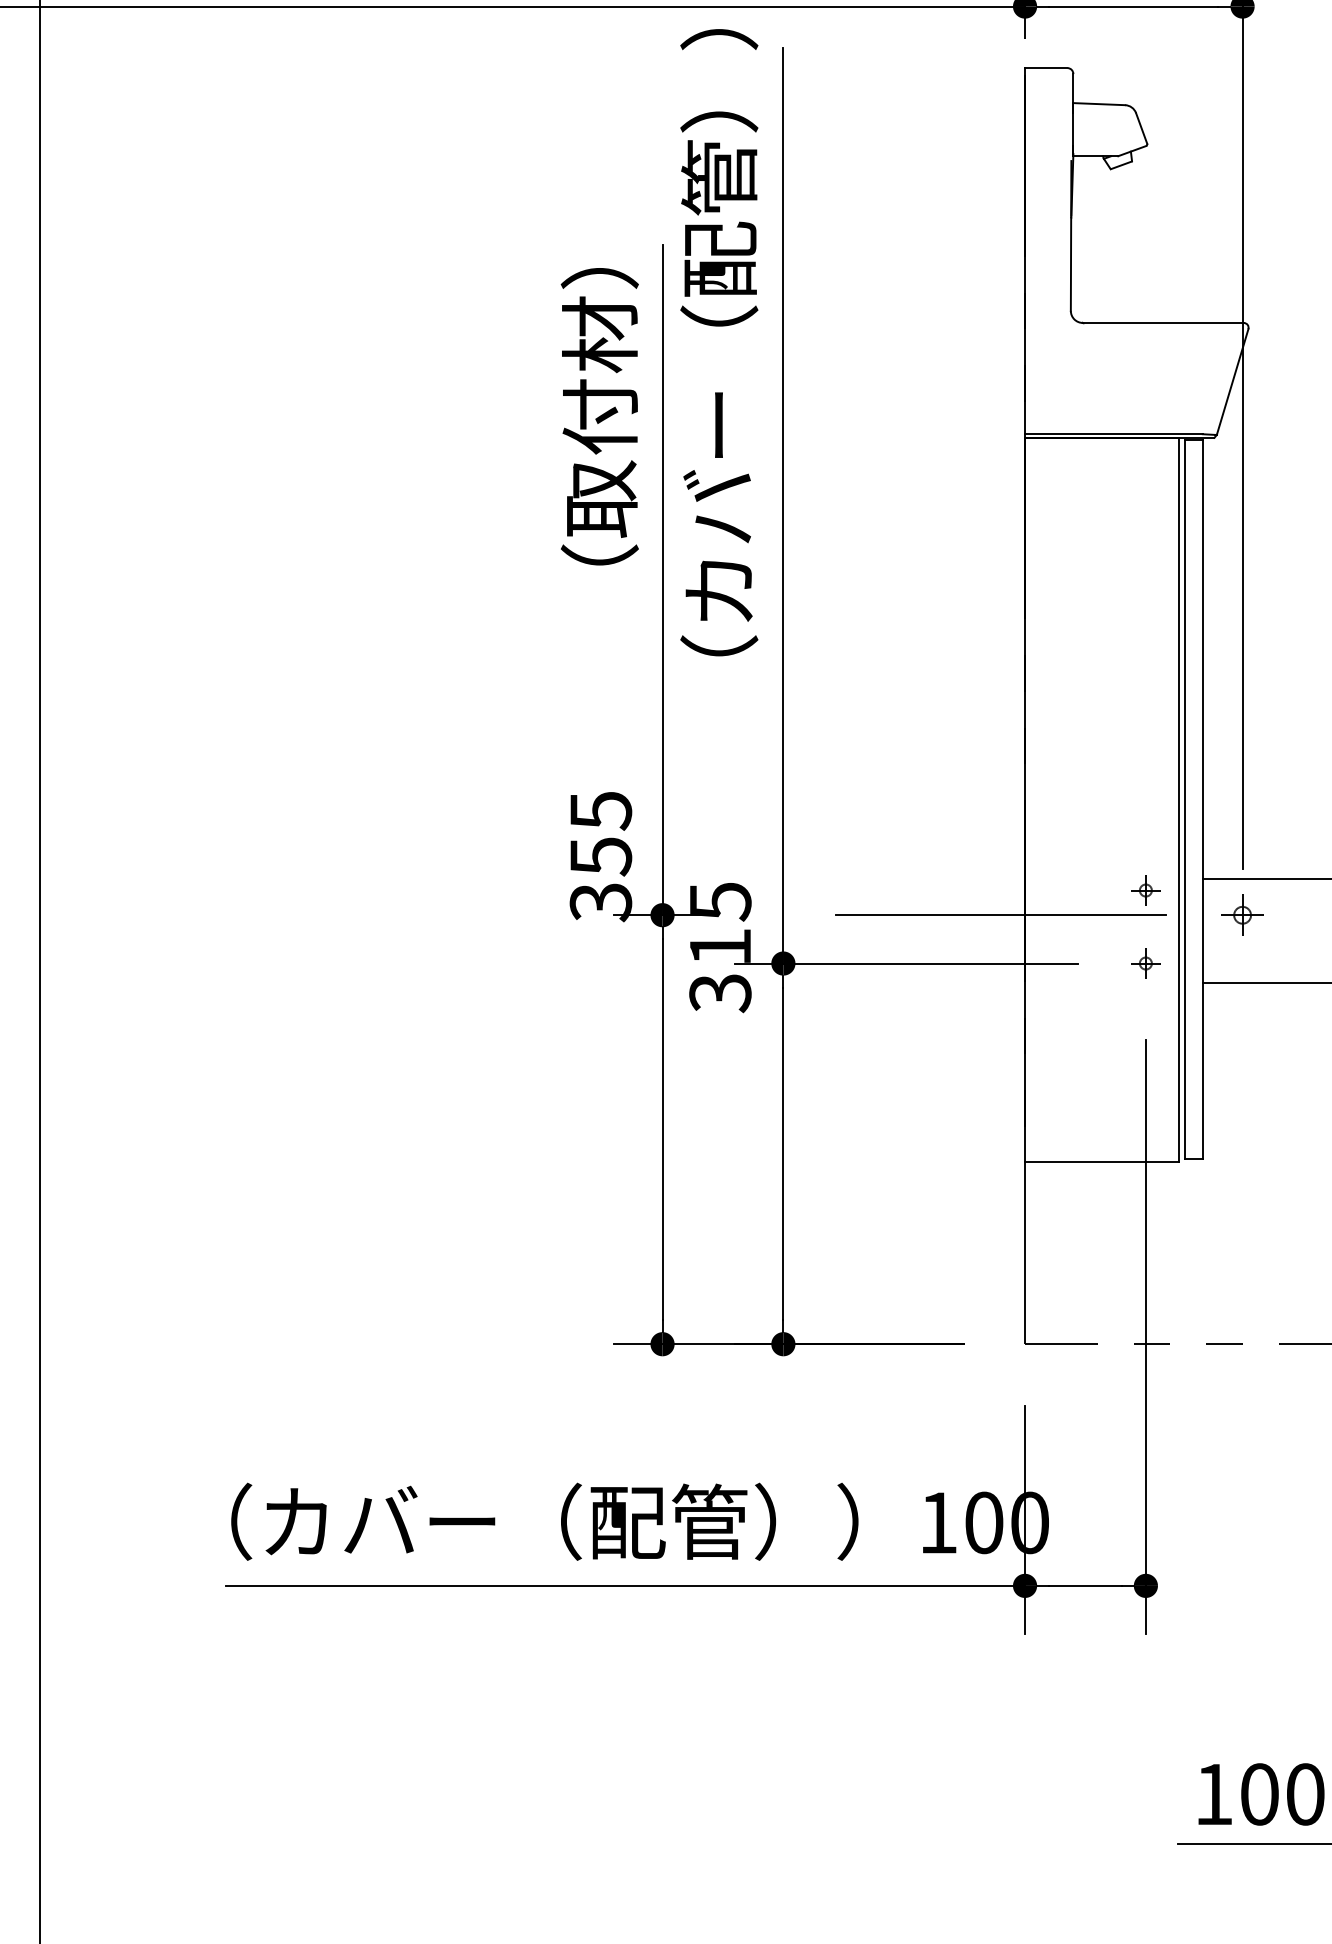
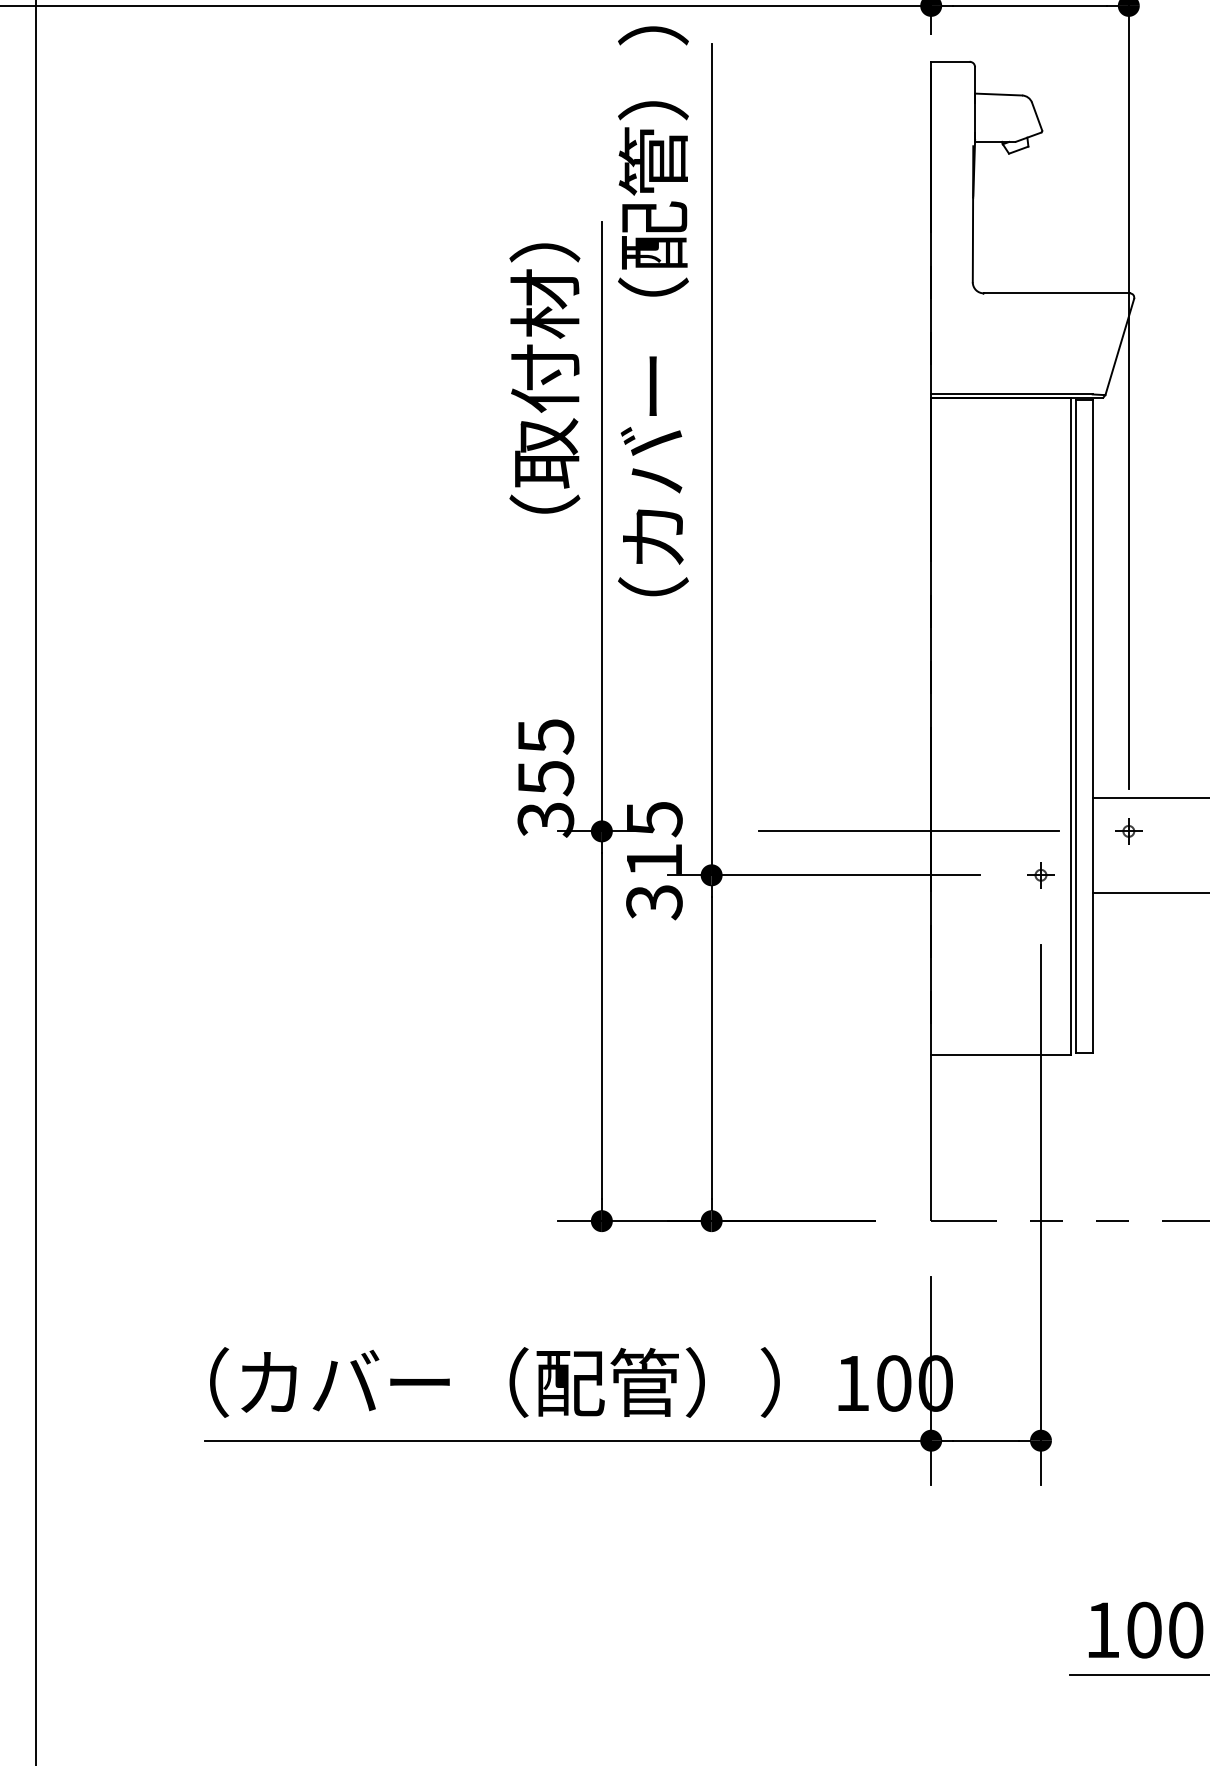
part: (1145, 890) -> (1040, 808), removed
part: (1242, 914) -> (1128, 830), size x0.71

